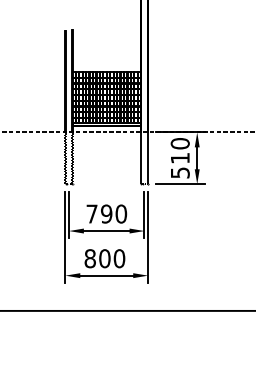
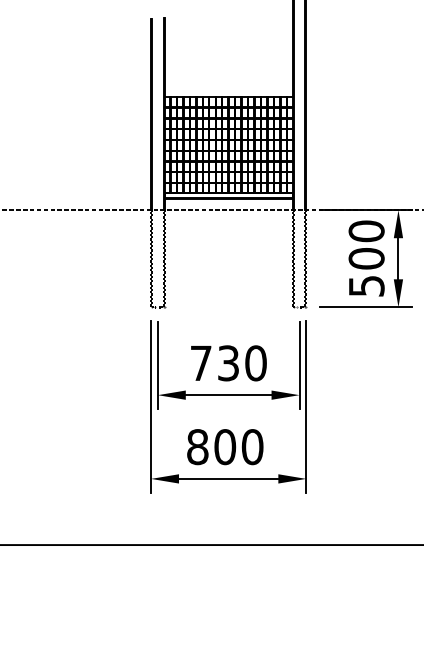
text: (179, 158) -> (365, 259), 510 -> 500
text: (106, 213) -> (228, 362), 790 -> 730

